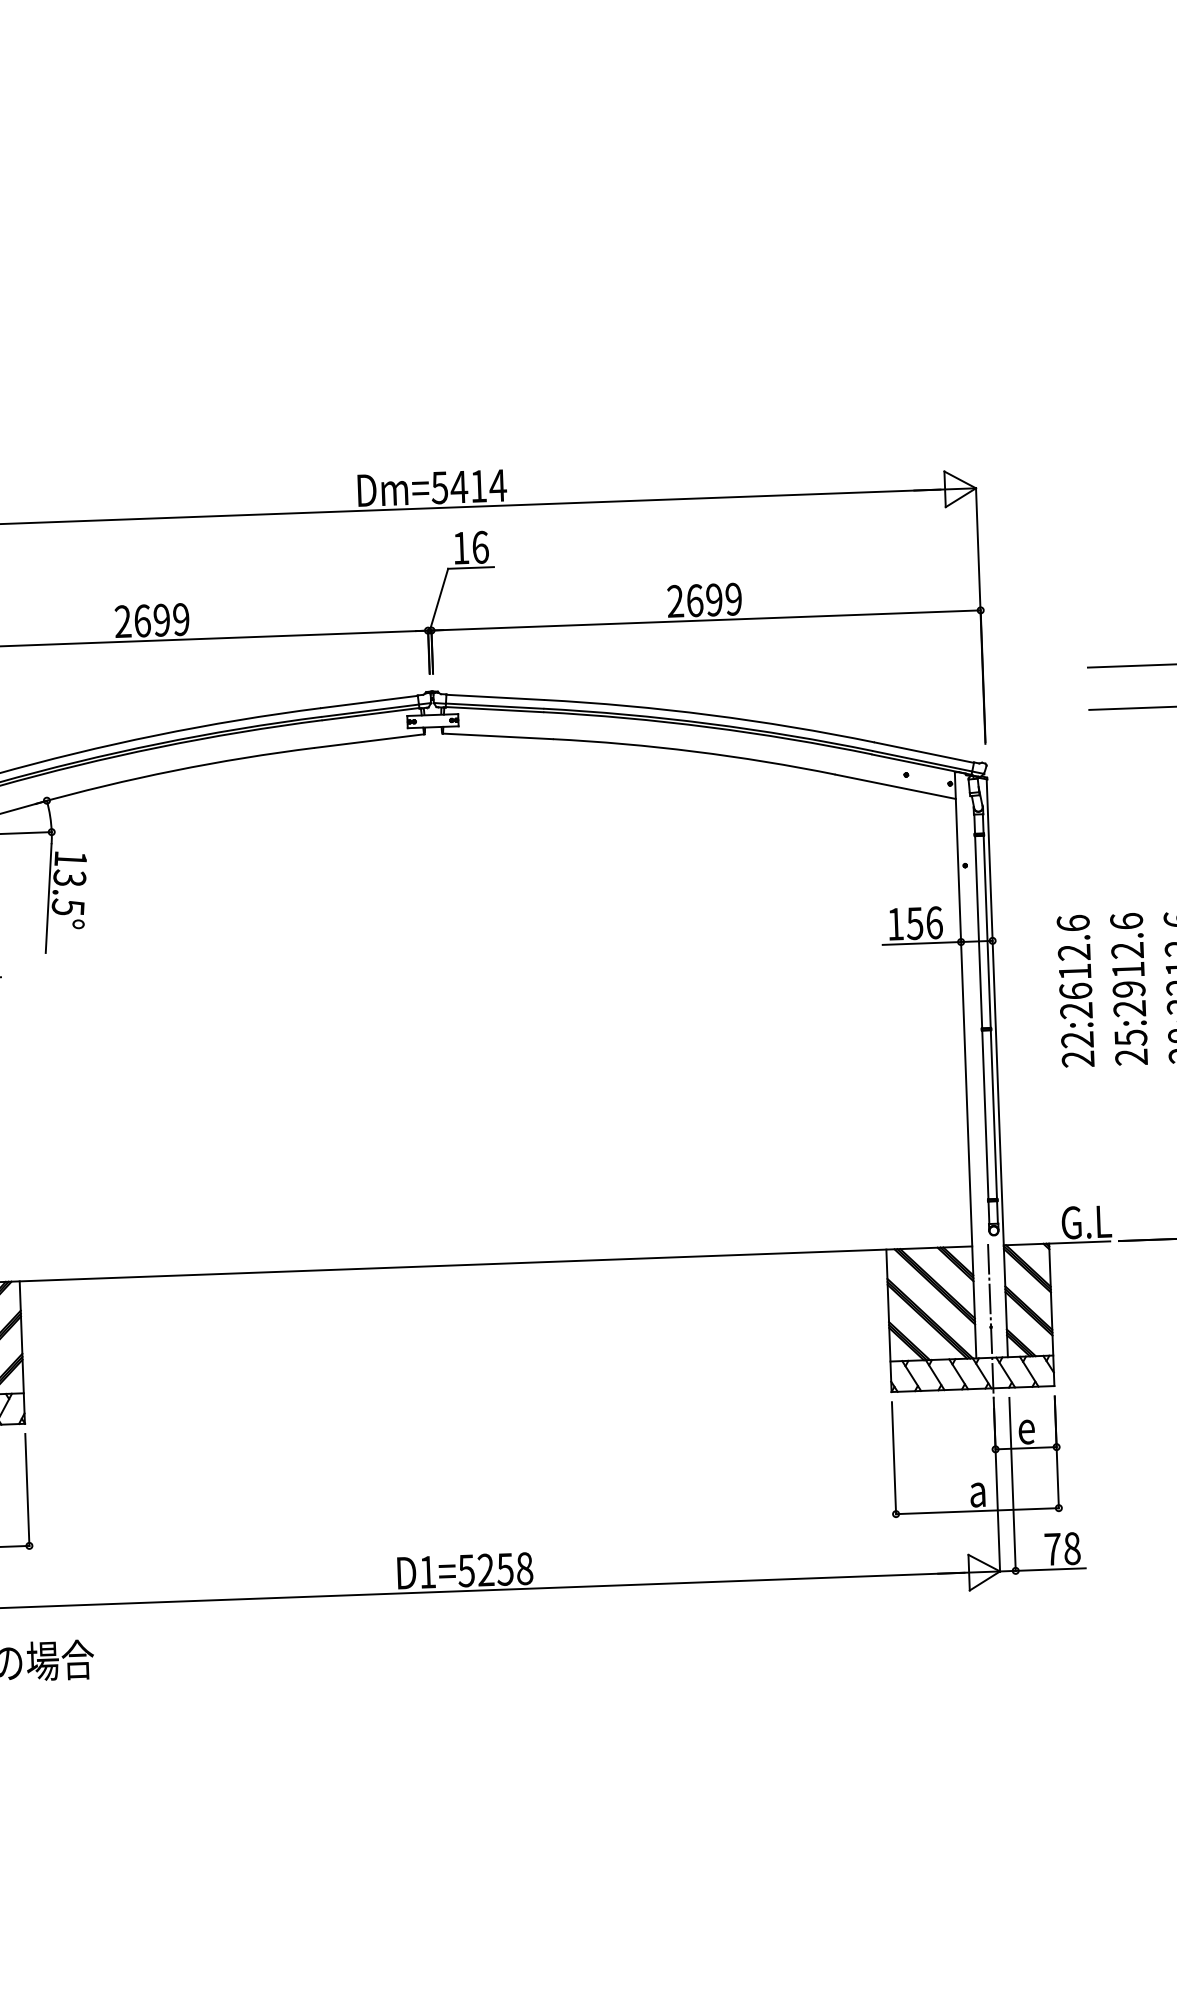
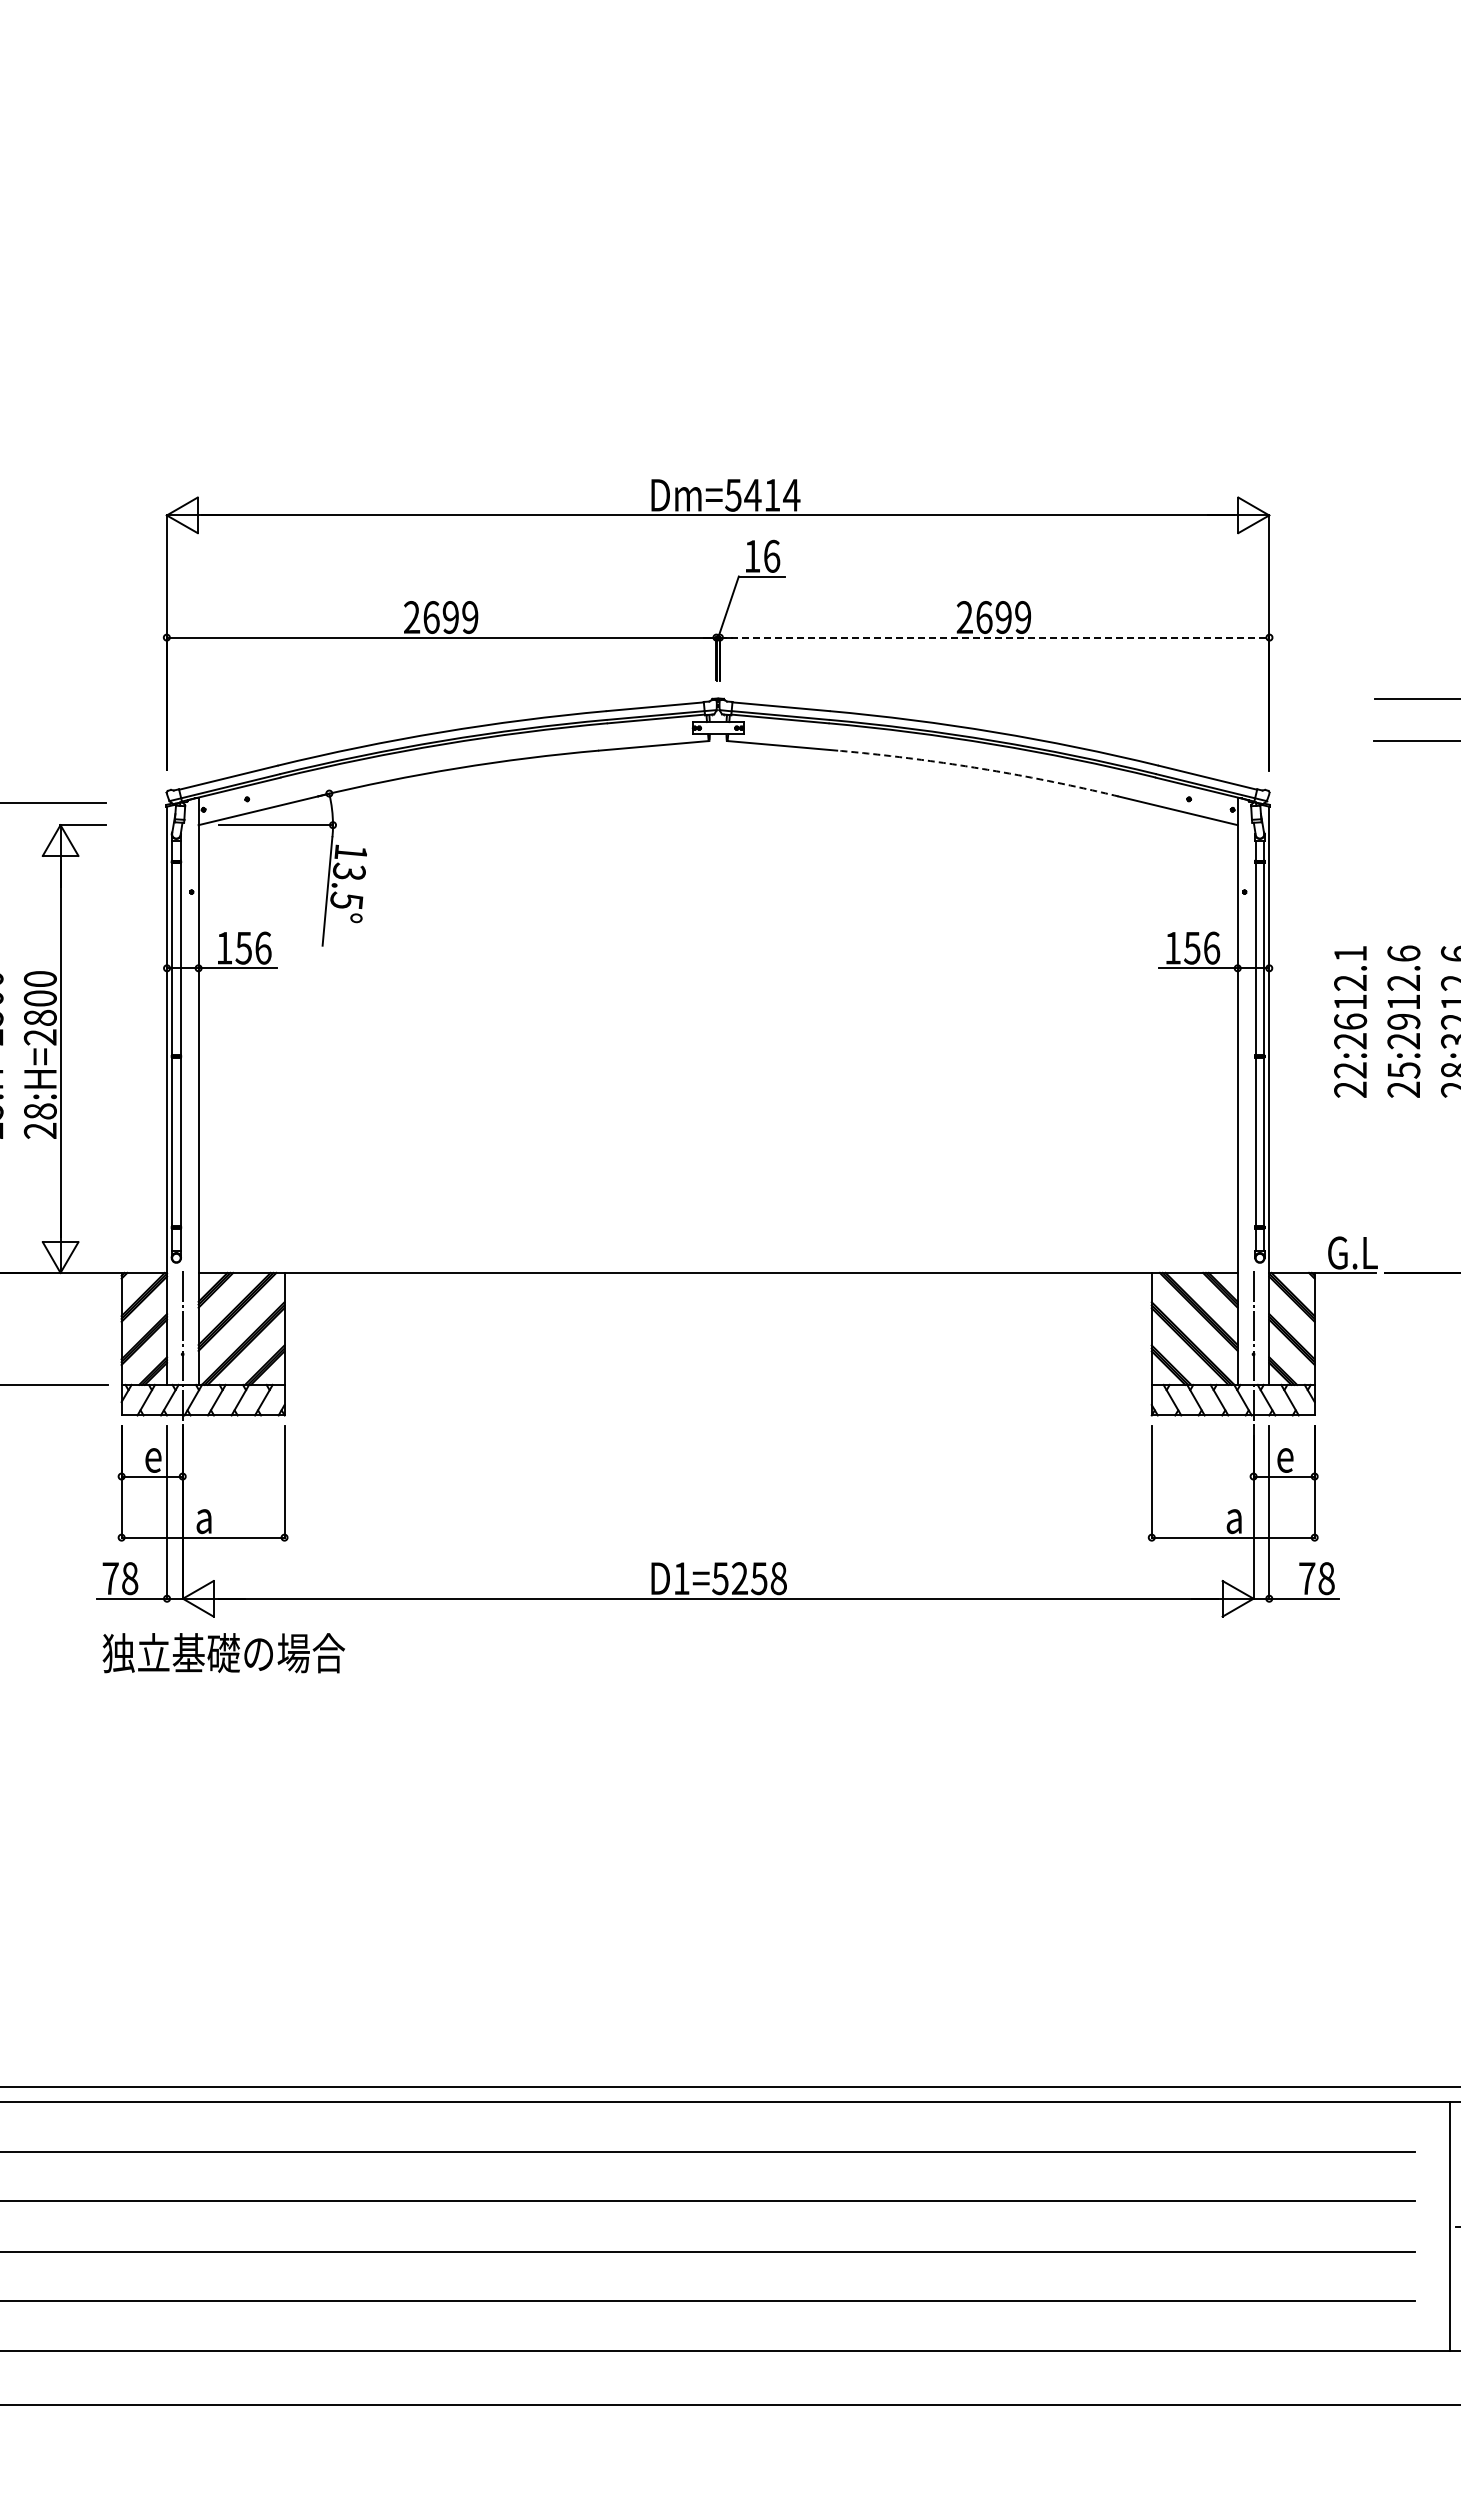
line: (705, 620) -> (994, 637), solid -> dashed
arc: (694, 751) -> (978, 768), solid -> dashed
text: (1073, 923) -> (1350, 953), 22:2612.6 -> 22:2612.1

